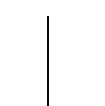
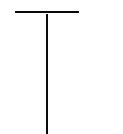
line: (47, 14) -> (46, 12), added

